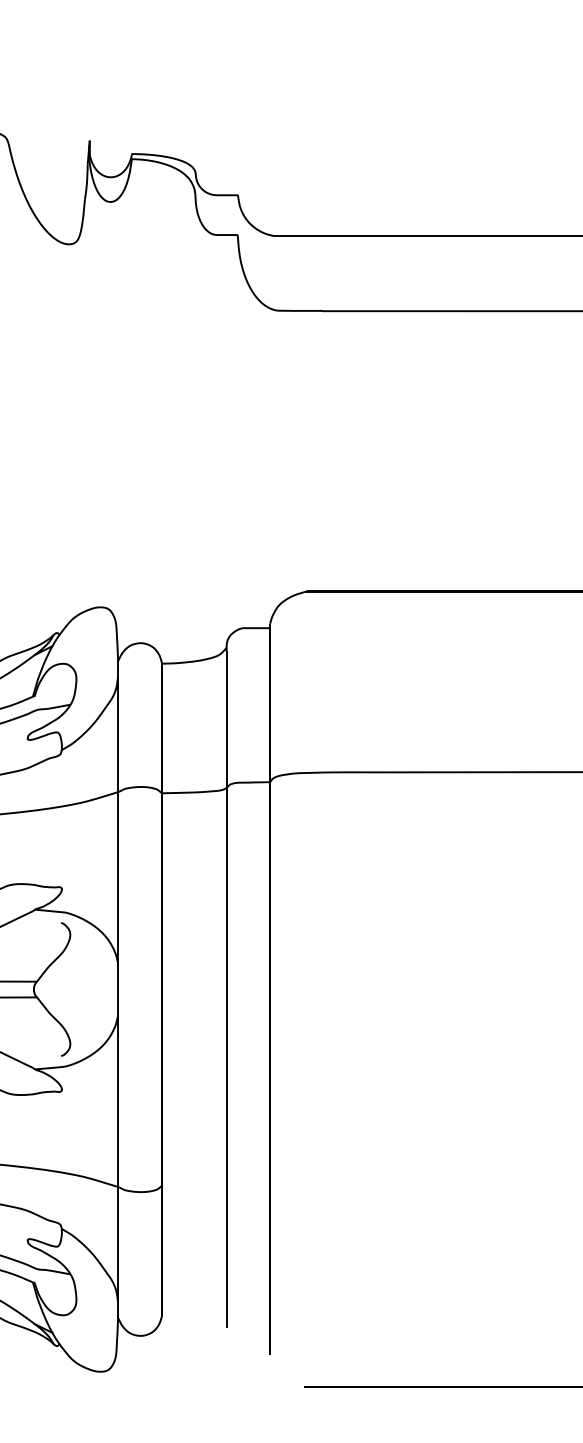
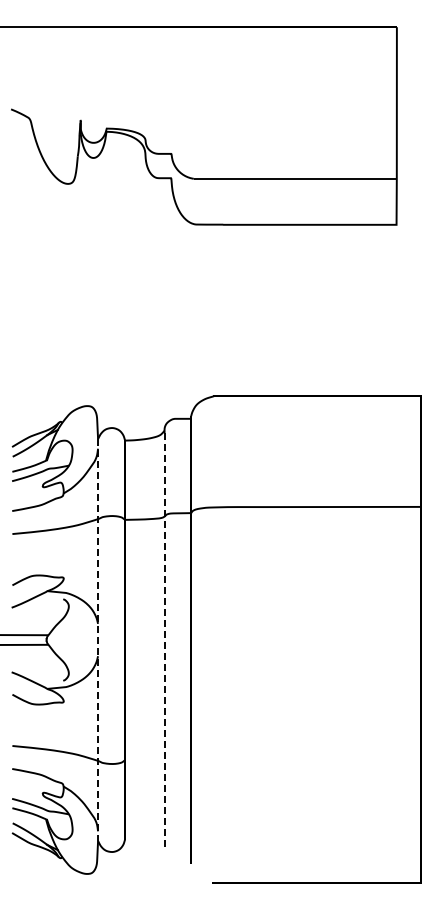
line: (118, 990) -> (98, 640), solid -> dashed
line: (226, 990) -> (164, 640), solid -> dashed

